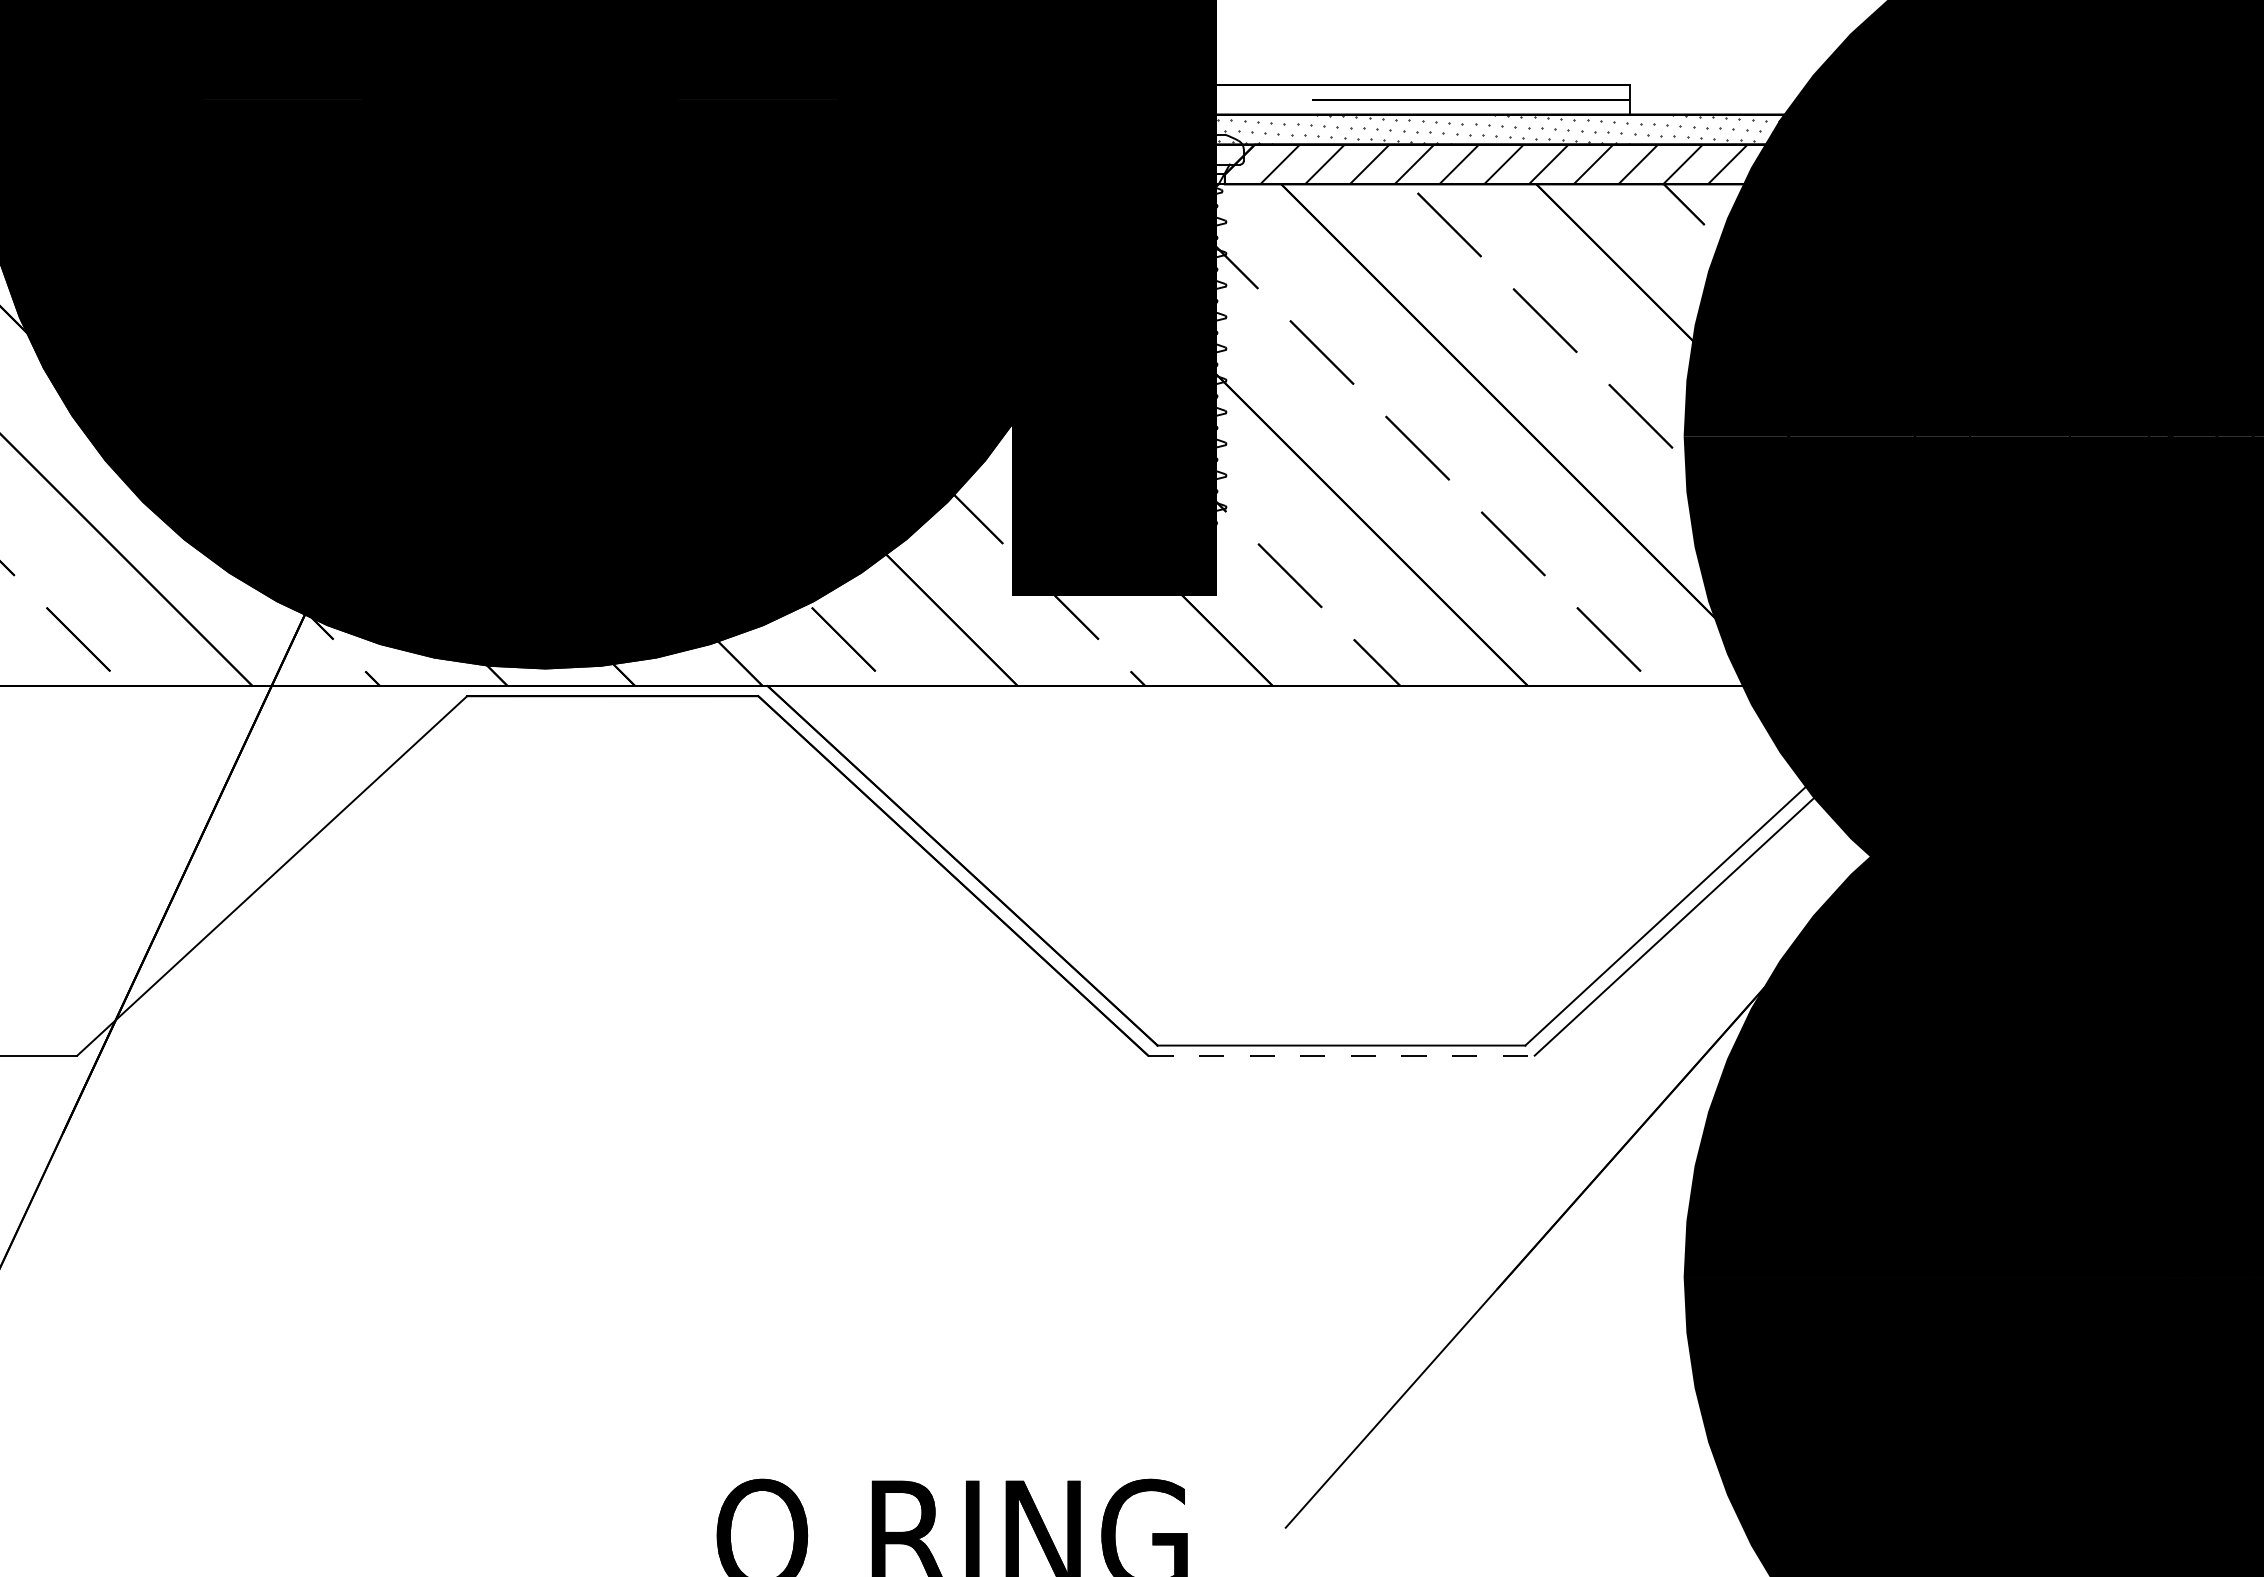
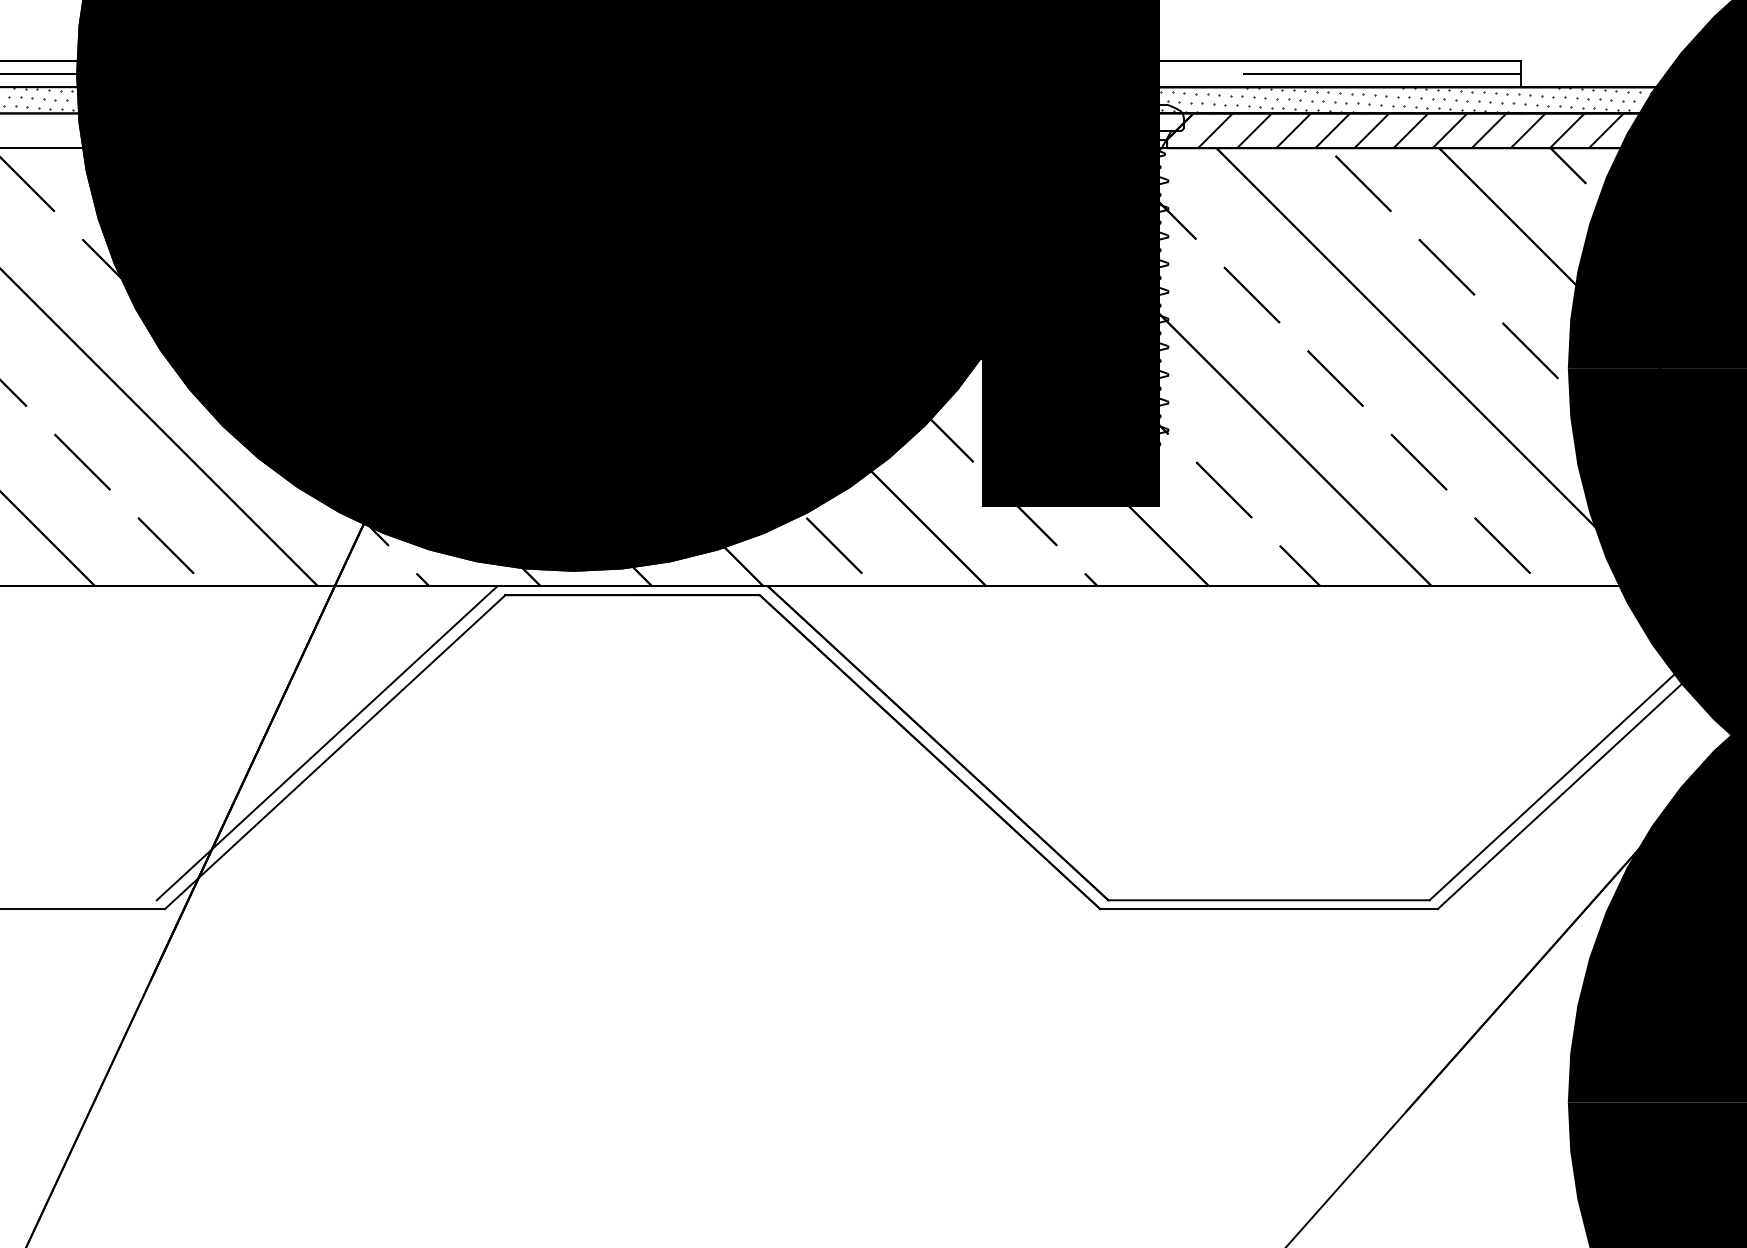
line: (262, 865) -> (326, 743), added
line: (1341, 1055) -> (1269, 908), dashed -> solid

